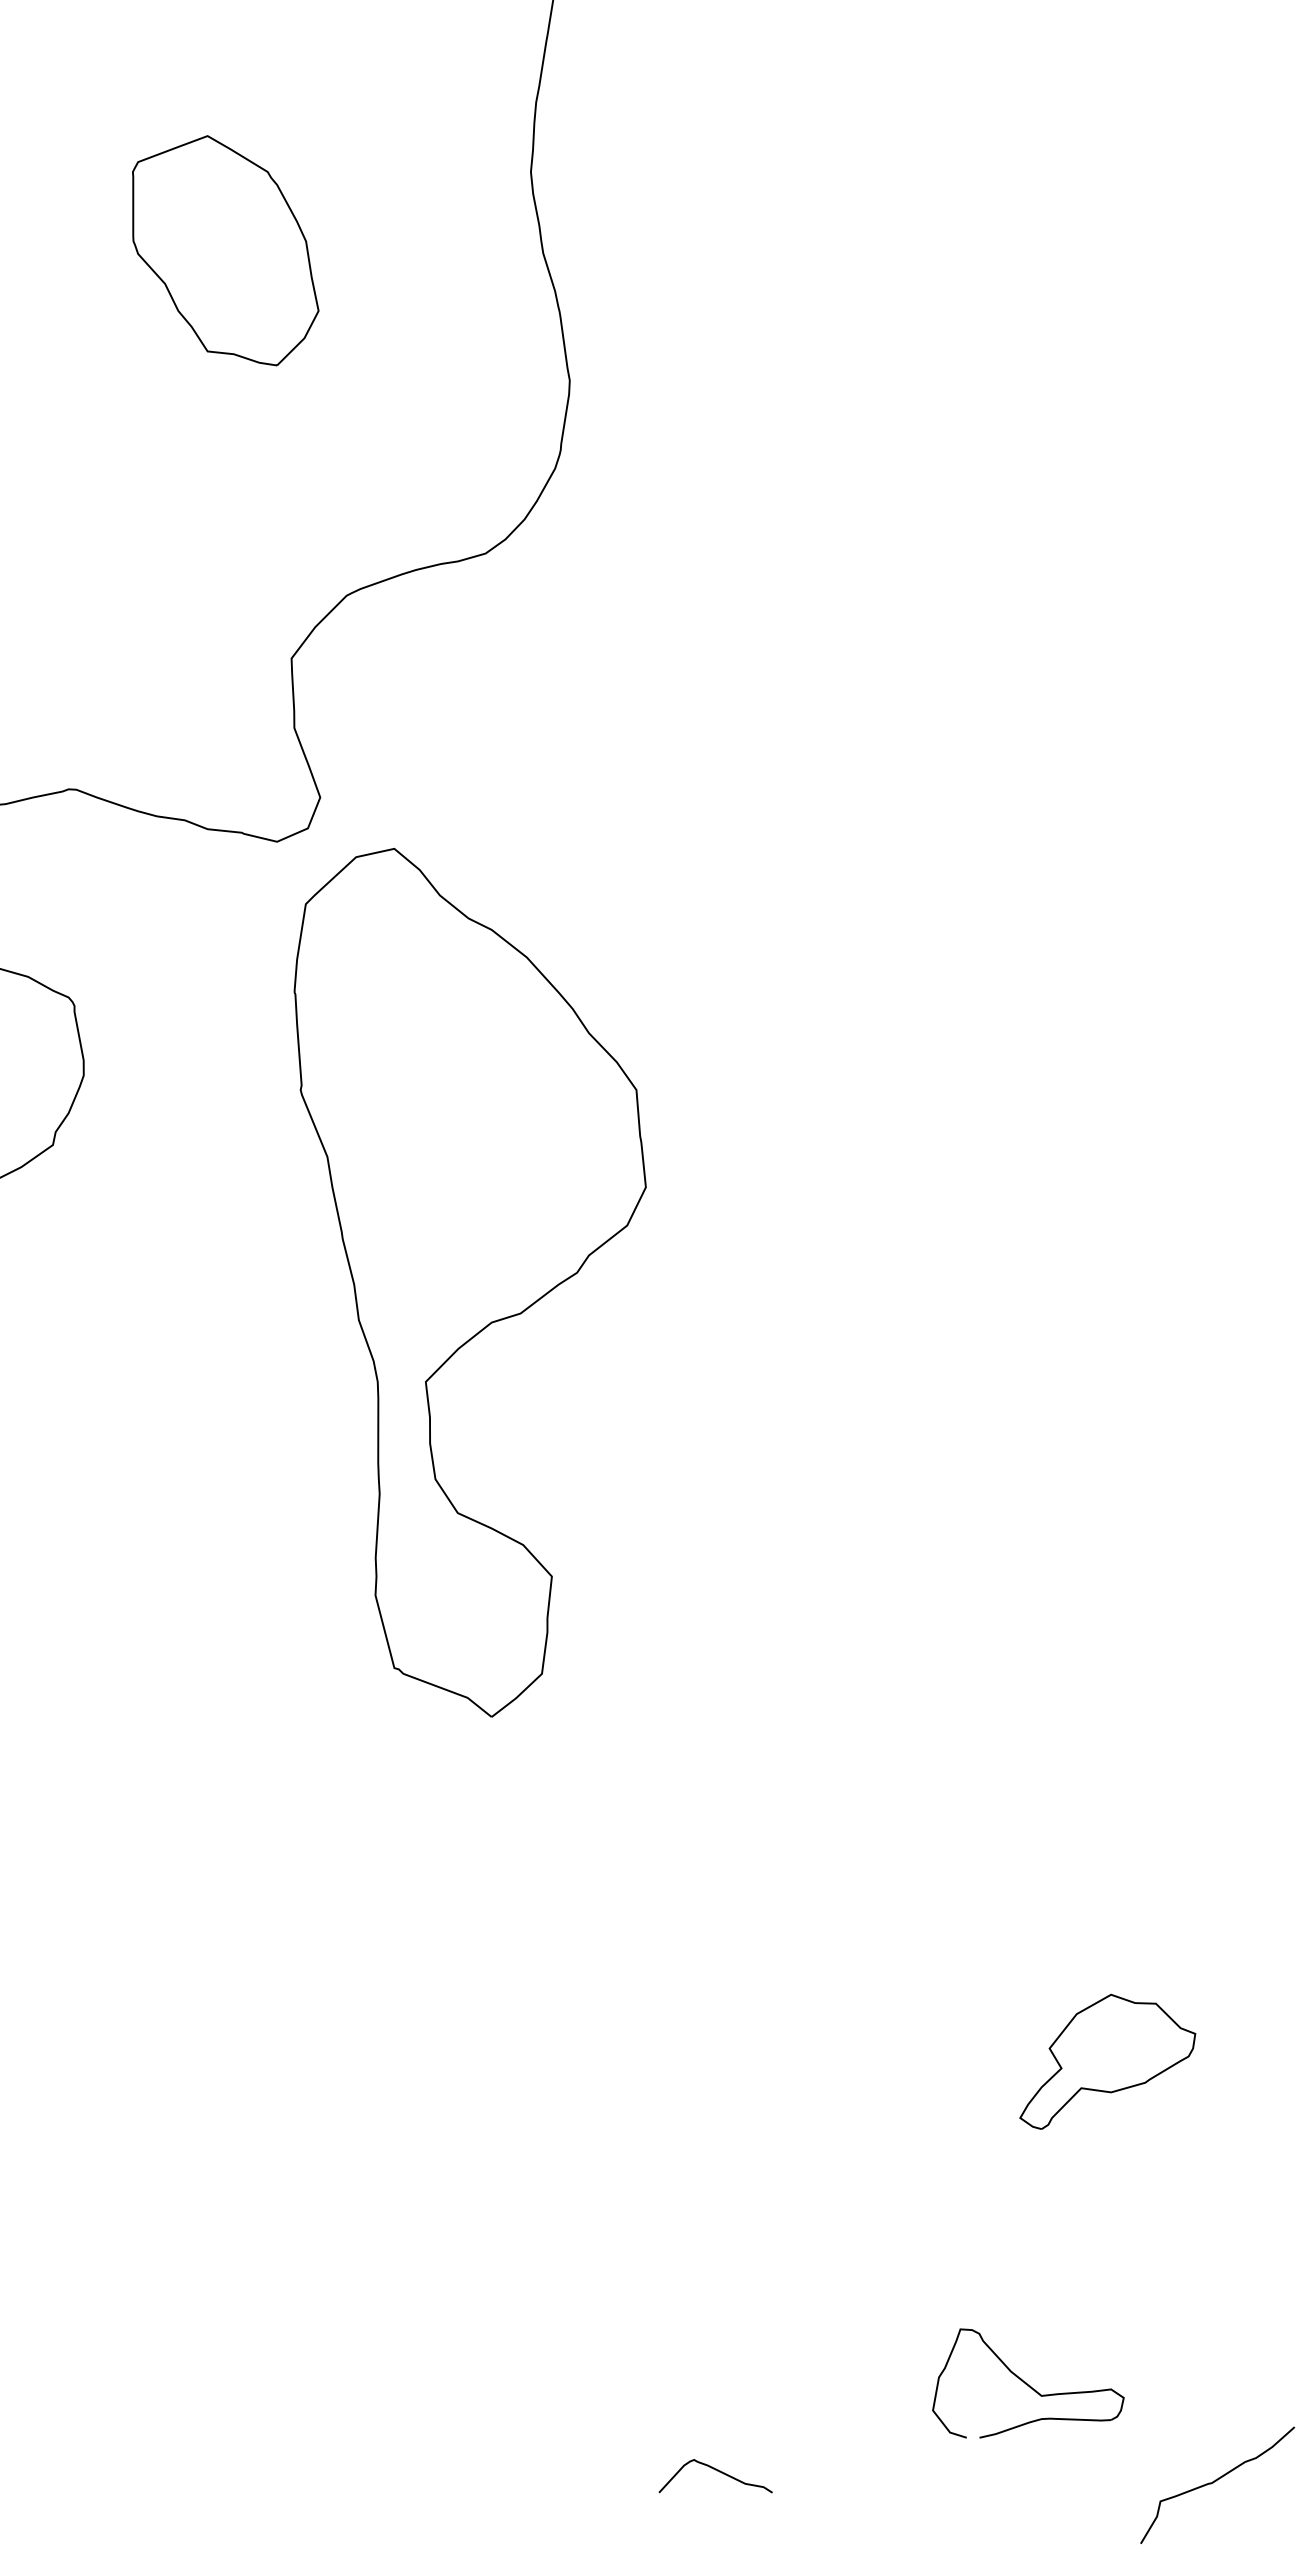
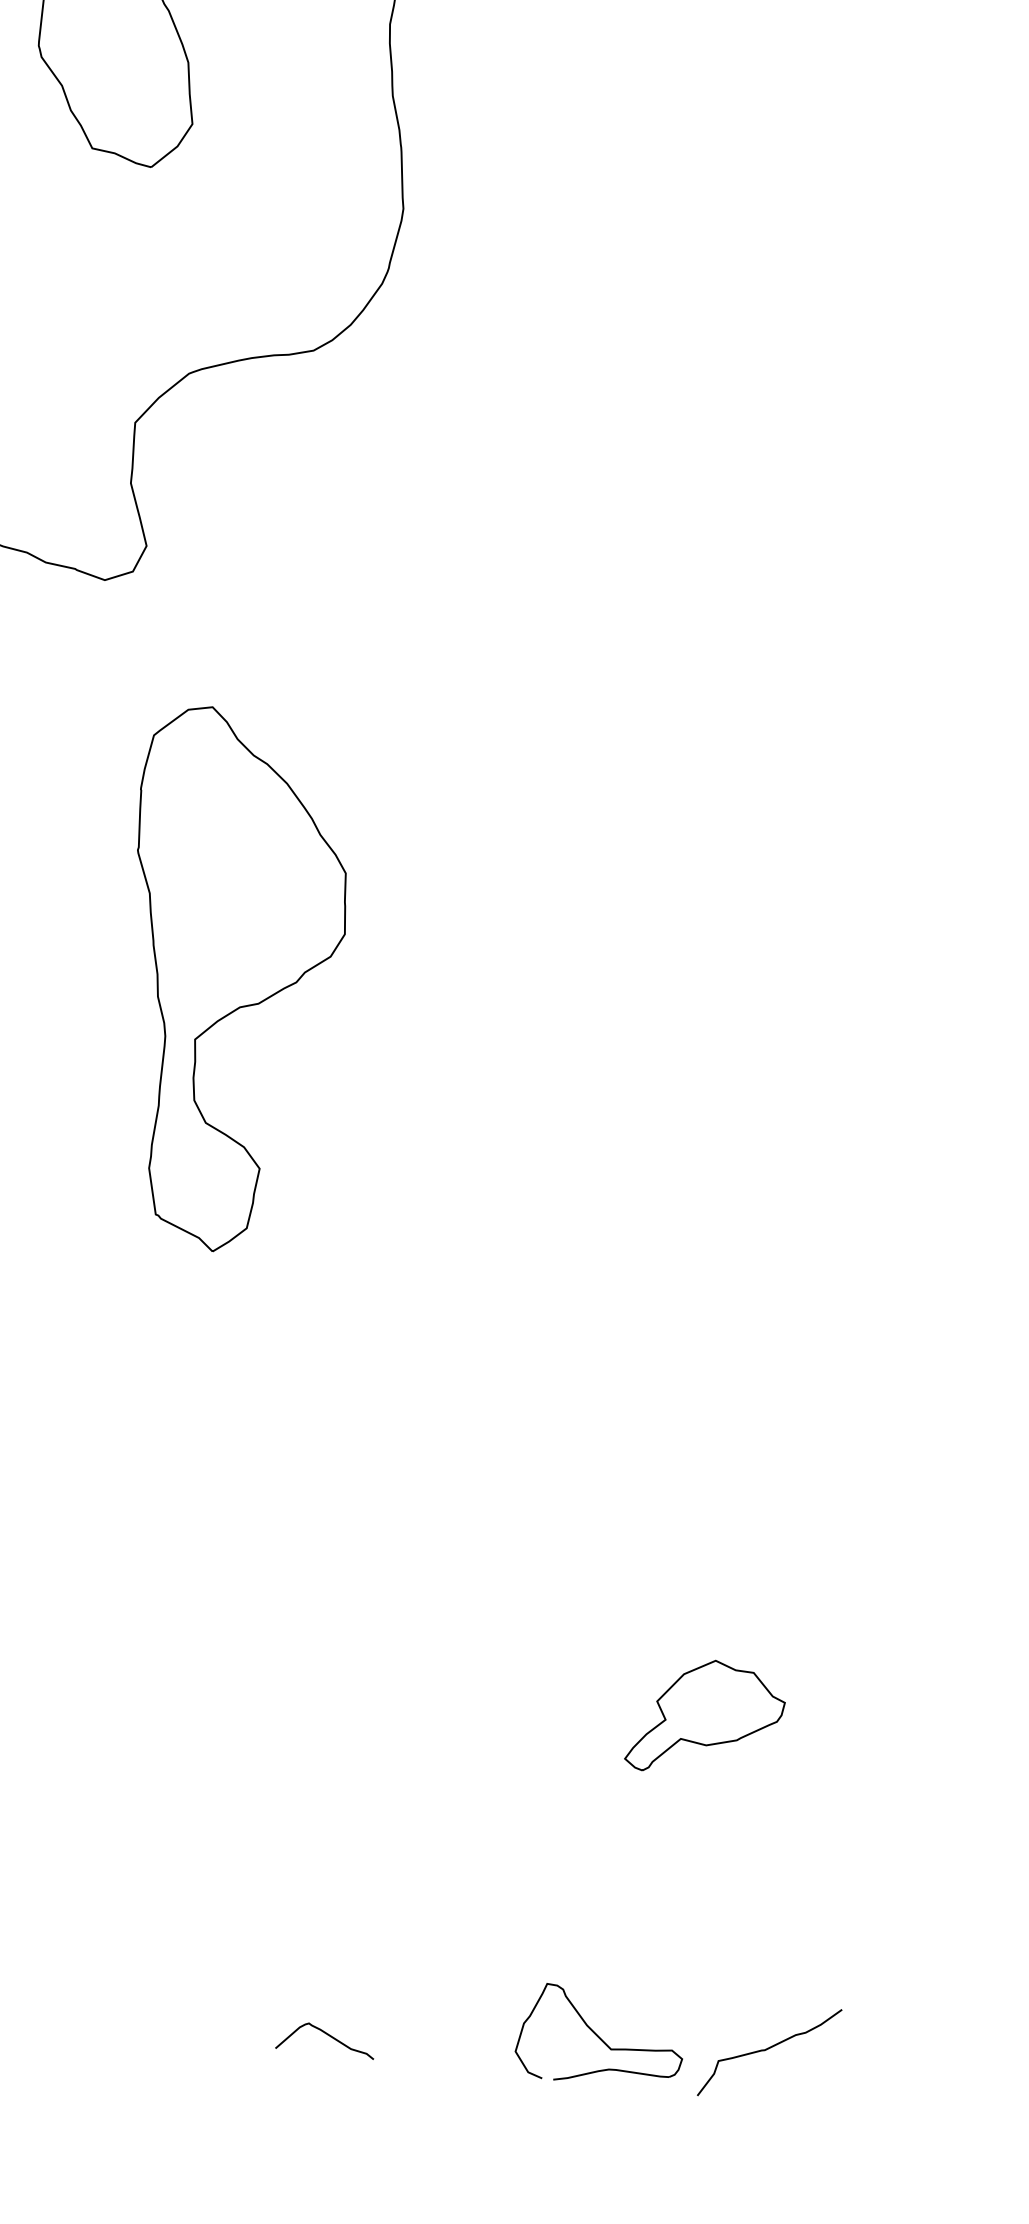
part: (470, 1282) -> (229, 981), size x0.71
part: (1028, 2383) -> (600, 2037), moved
curve: (1216, 2481) -> (769, 2049), moved

